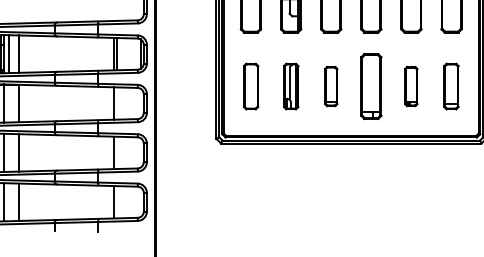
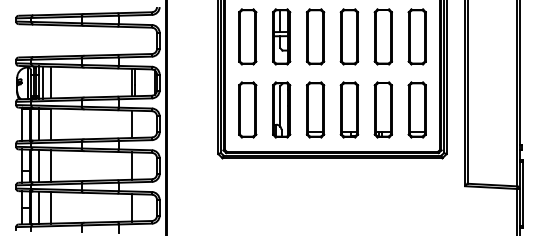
part: (250, 85) -> (247, 109), size x1.43
part: (290, 85) -> (281, 109), size x1.43
part: (331, 85) -> (315, 109), size x1.67
part: (410, 85) -> (382, 109), size x1.67
part: (450, 85) -> (416, 109), size x1.43

